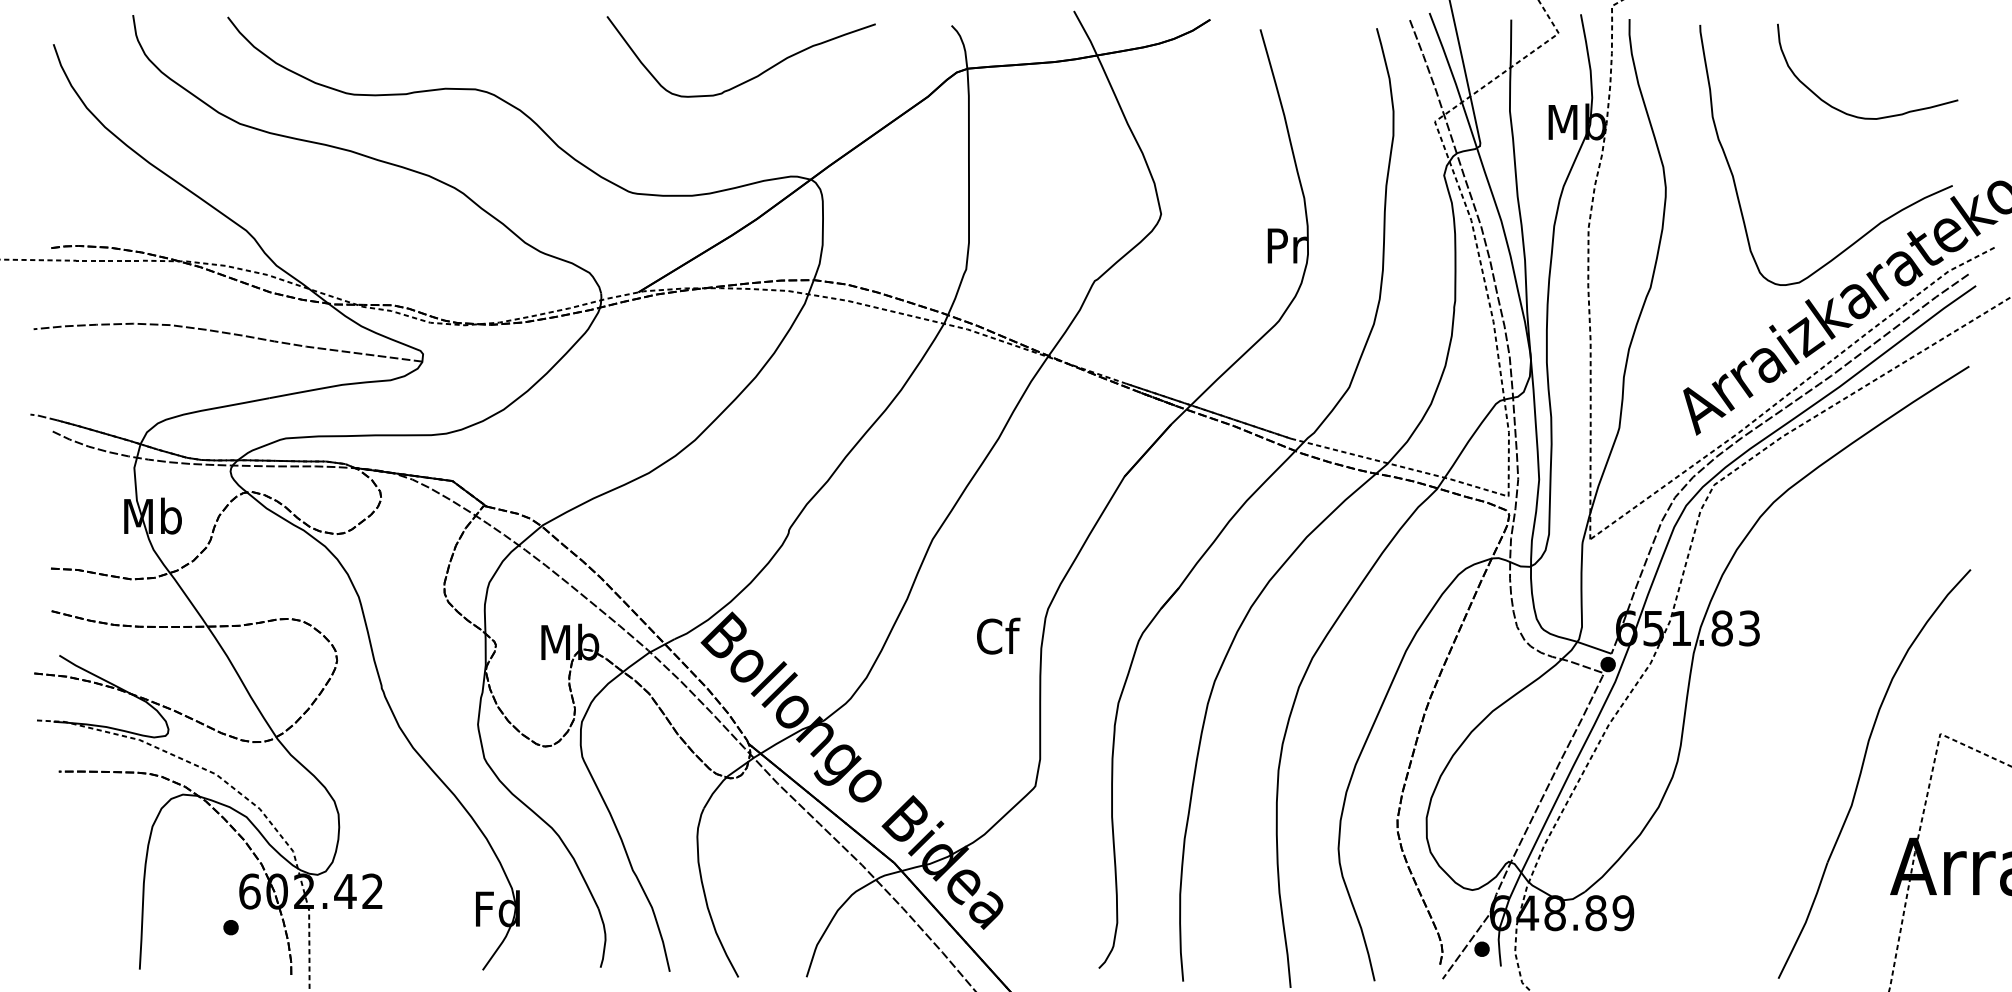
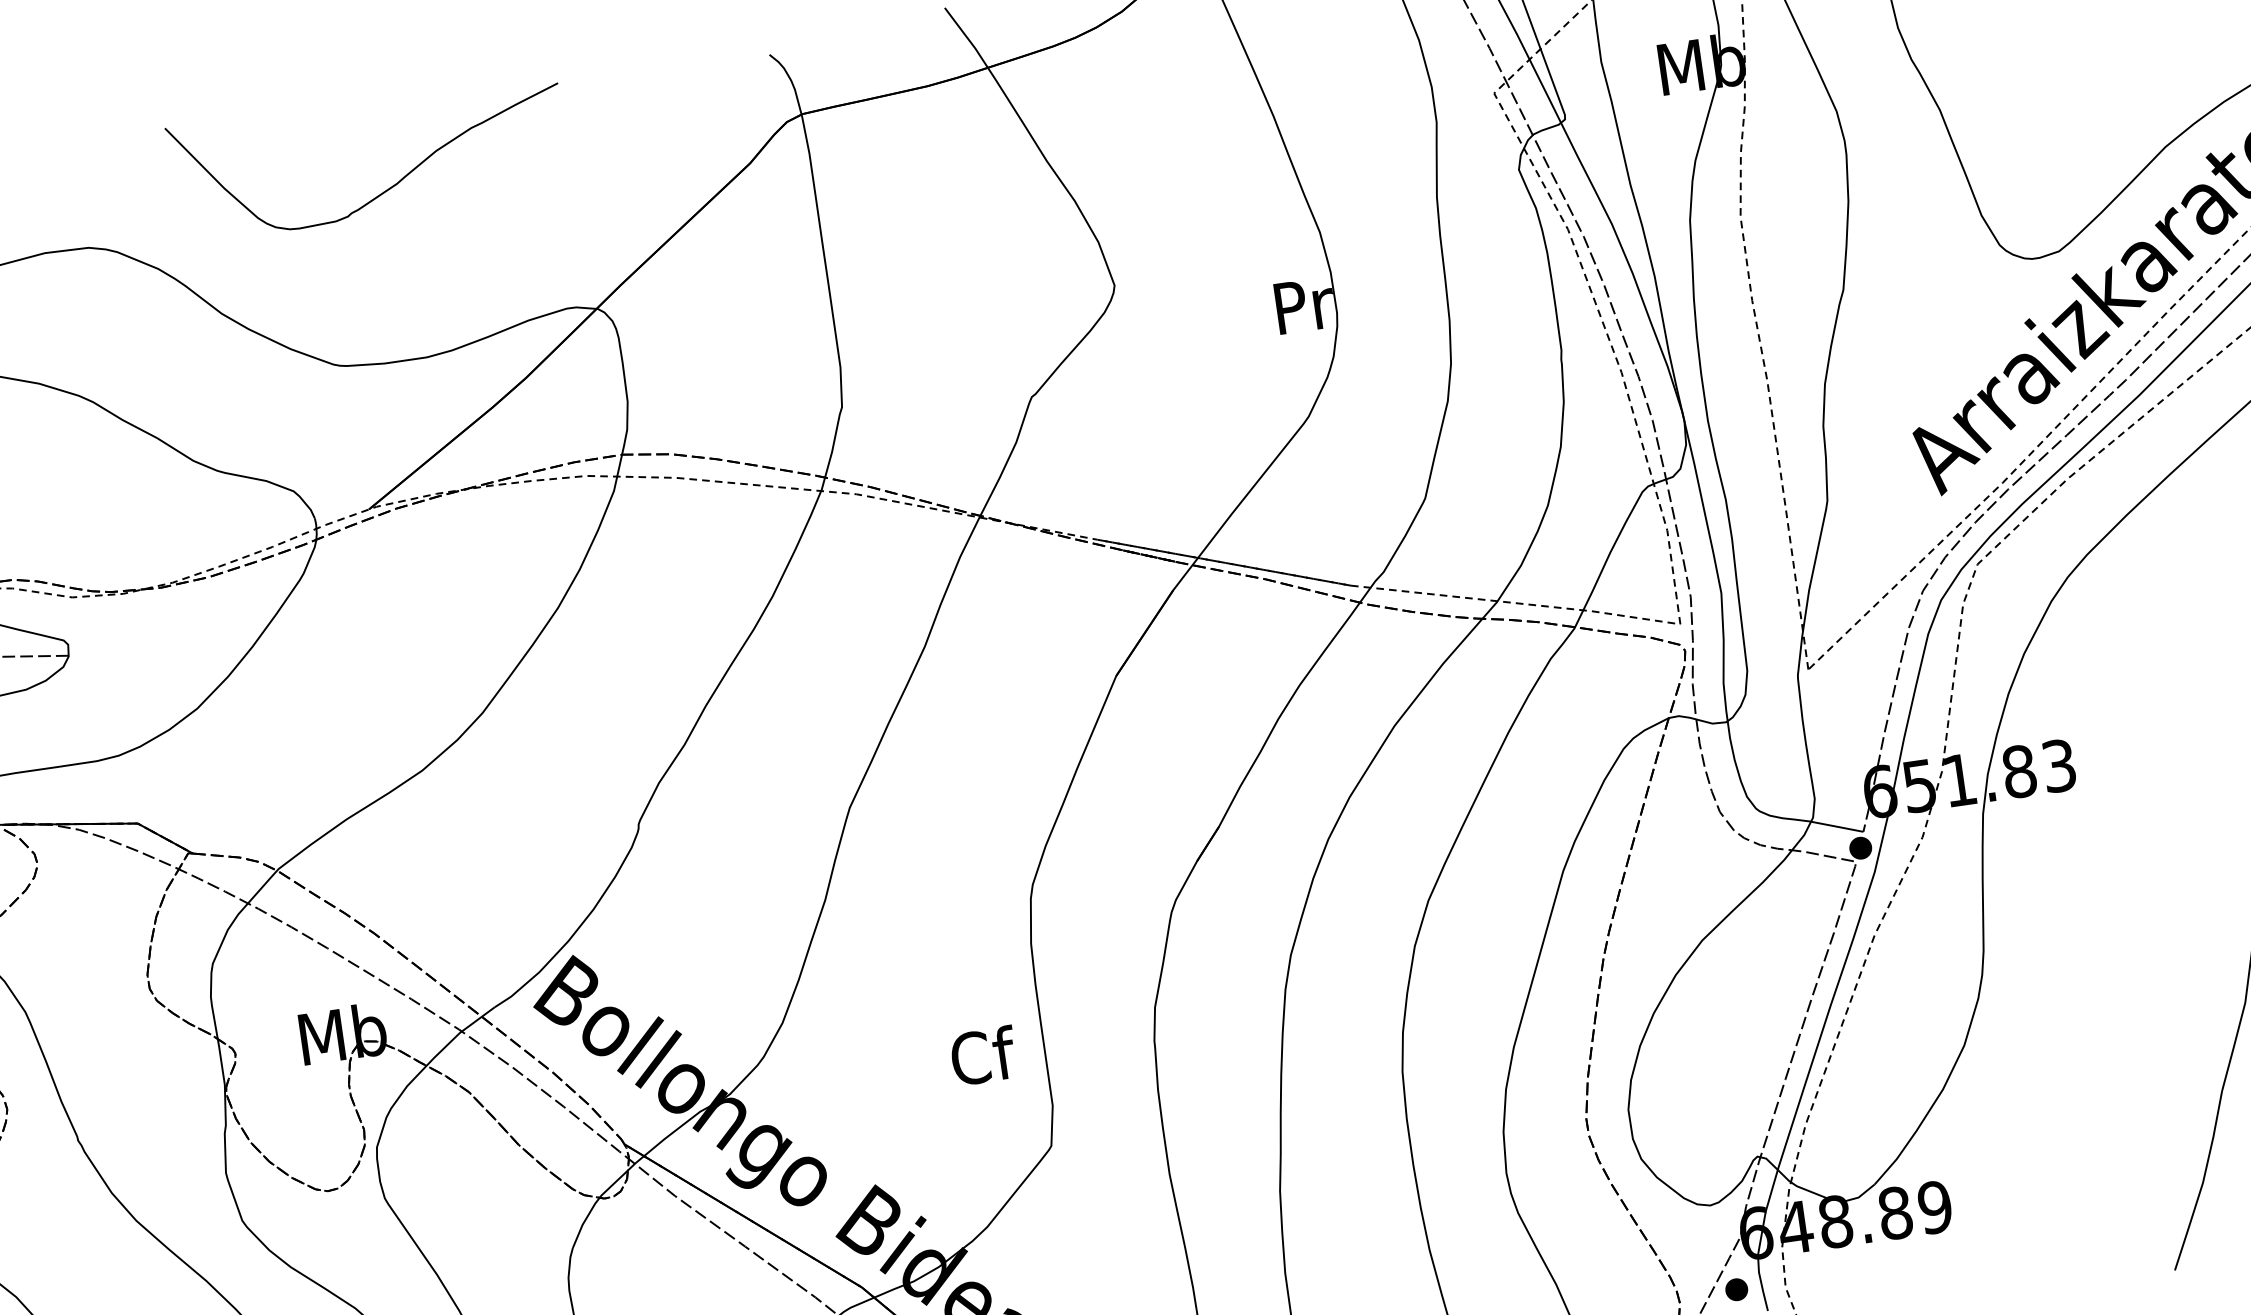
curve: (750, 78) -> (386, 188), moved
text: (998, 635) -> (983, 1054), moved

